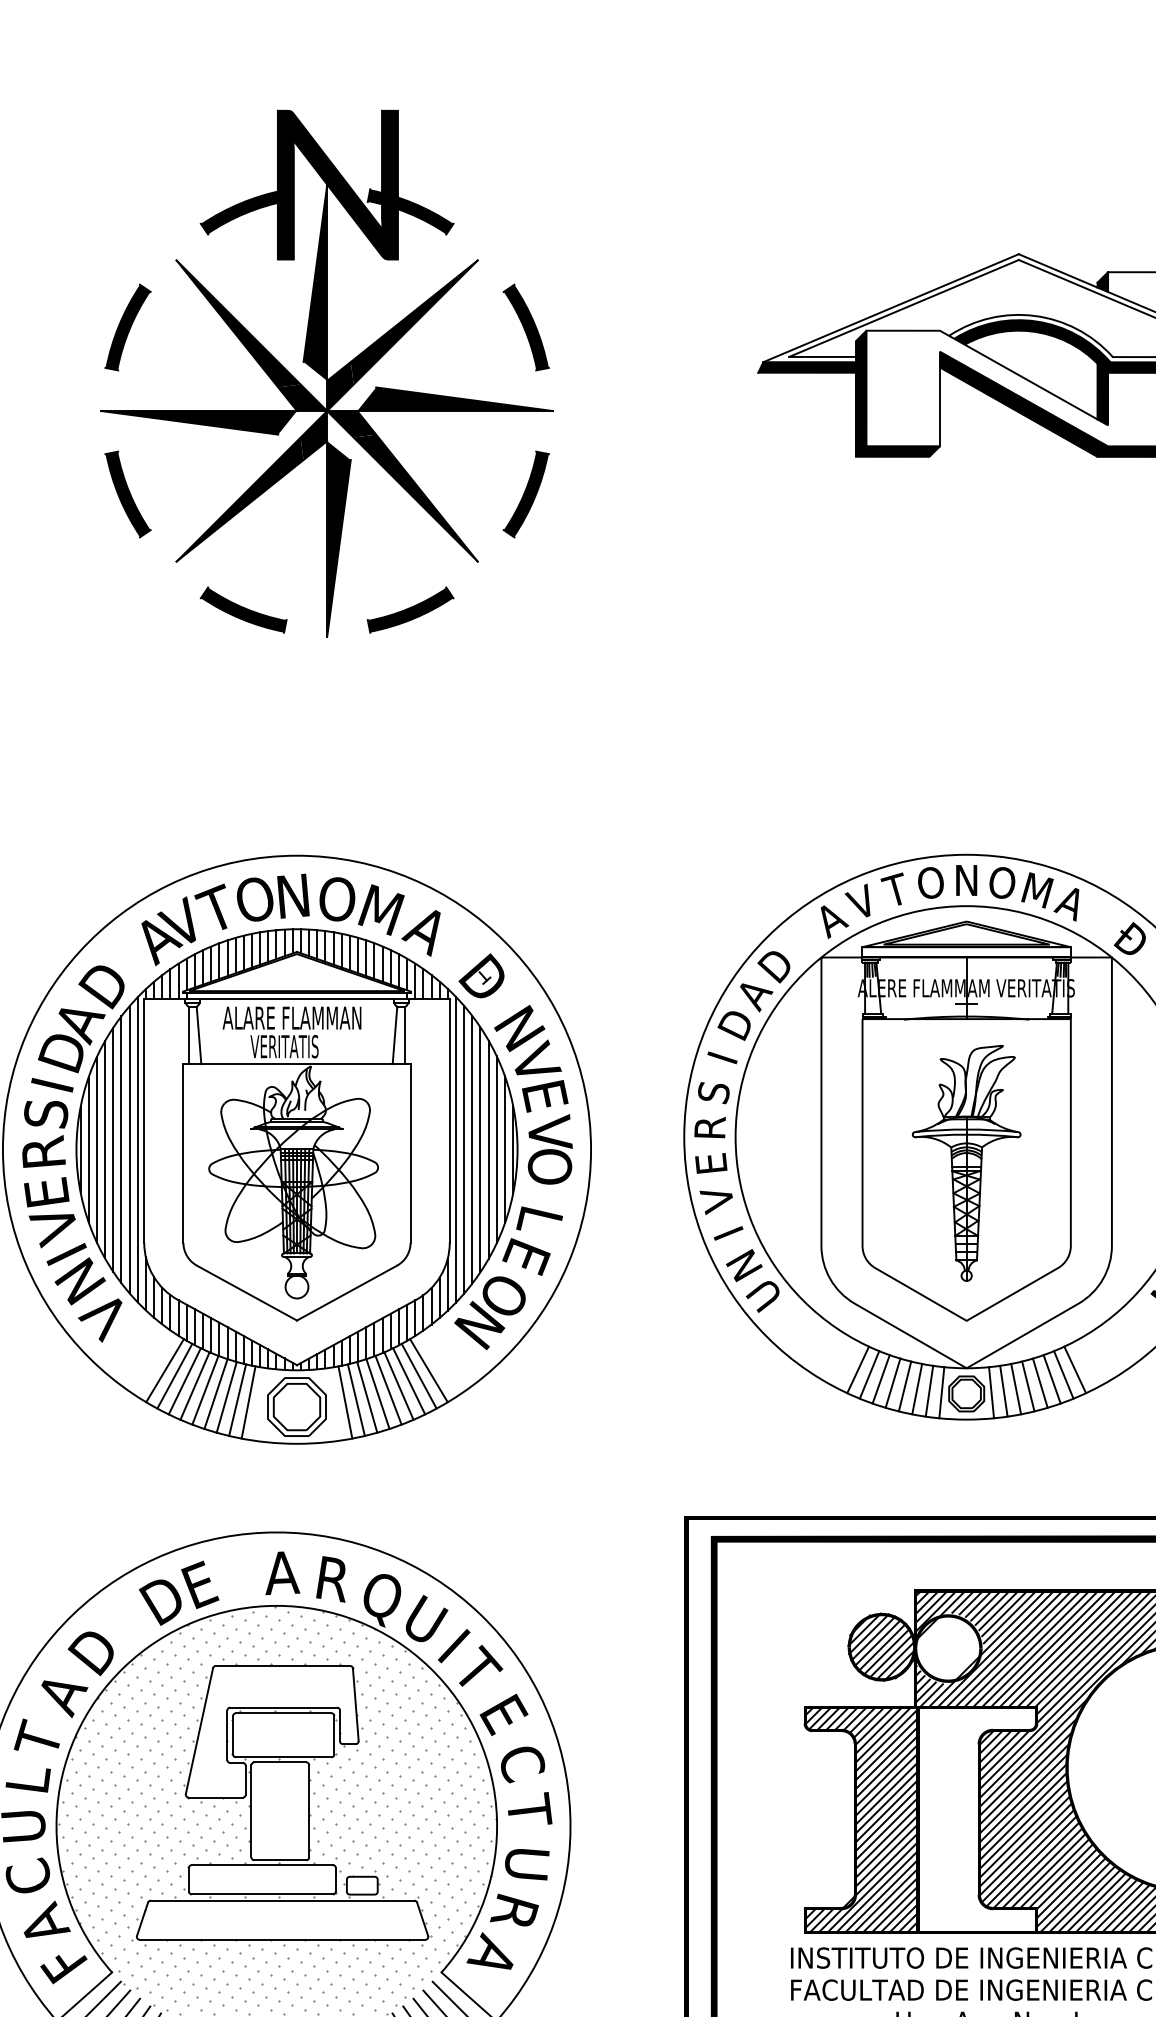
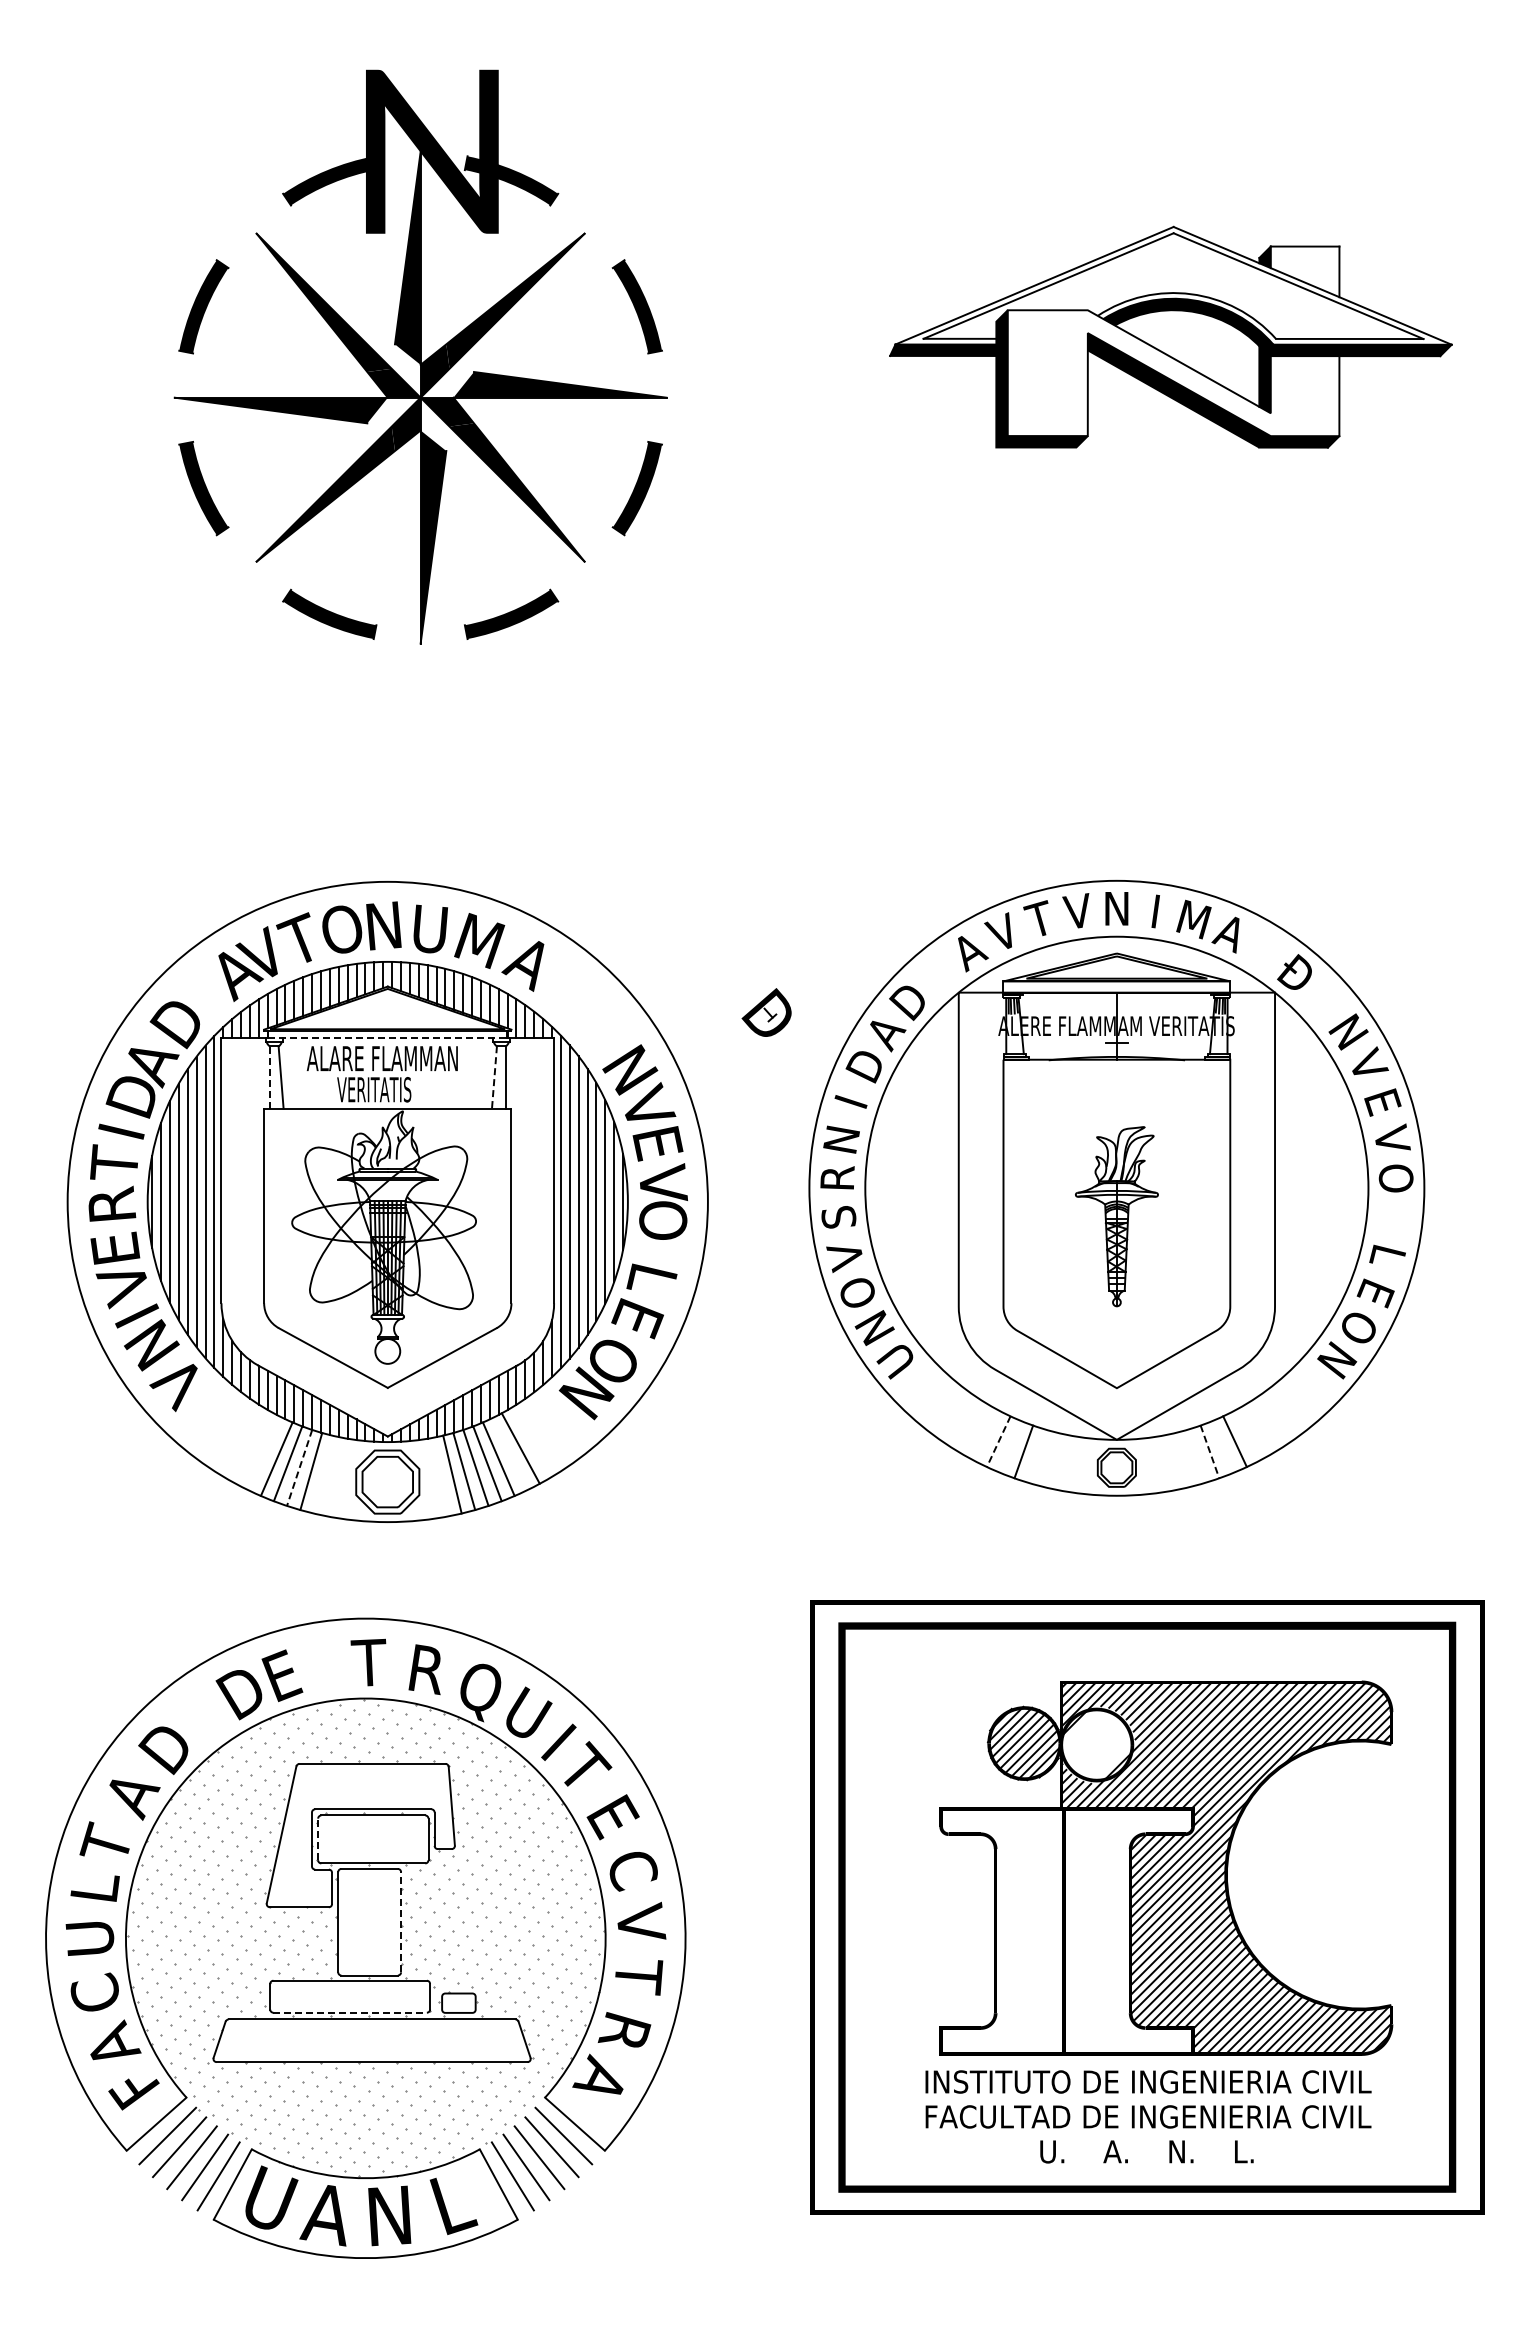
text: (929, 882) -> (1076, 910), O -> V
text: (1002, 882) -> (1155, 911), O -> I
text: (337, 898) -> (431, 928), O -> U
part: (481, 975) -> (766, 1012), moved
line: (297, 998) -> (388, 1037), solid -> dashed
line: (188, 1034) -> (269, 1076), solid -> dashed
line: (395, 1035) -> (494, 1077), solid -> dashed
text: (713, 1092) -> (841, 1139), S -> N
text: (45, 1112) -> (114, 1161), S -> T
text: (710, 1163) -> (838, 1216), E -> S
part: (966, 1163) -> (1116, 1216), size x0.7
text: (728, 1232) -> (857, 1292), I -> O
line: (857, 1369) -> (998, 1441), solid -> dashed
line: (164, 1370) -> (243, 1442), removed
line: (428, 1370) -> (530, 1442), removed
line: (868, 1374) -> (1010, 1446), removed
line: (1063, 1374) -> (1222, 1446), removed
line: (174, 1376) -> (254, 1448), removed
line: (1051, 1378) -> (1209, 1451), solid -> dashed
line: (184, 1381) -> (265, 1454), removed
line: (408, 1381) -> (509, 1454), removed
line: (892, 1382) -> (1036, 1455), removed
line: (1040, 1382) -> (1197, 1455), removed
line: (904, 1386) -> (1049, 1459), removed
line: (1027, 1386) -> (1183, 1459), removed
line: (916, 1389) -> (1062, 1462), removed
line: (1015, 1389) -> (1170, 1462), removed
line: (929, 1390) -> (1076, 1464), removed
line: (1003, 1390) -> (1157, 1464), removed
line: (941, 1392) -> (1089, 1466), removed
line: (991, 1392) -> (1143, 1466), removed
line: (215, 1394) -> (299, 1468), solid -> dashed
line: (237, 1400) -> (322, 1474), removed
line: (248, 1401) -> (334, 1476), removed
line: (345, 1401) -> (440, 1476), removed
text: (281, 1572) -> (370, 1662), A -> T
line: (233, 1735) -> (318, 1839), solid -> dashed
text: (530, 1809) -> (641, 1920), T -> V
line: (309, 1810) -> (401, 1921), solid -> dashed
hatch: (861, 1819) -> (1002, 1931), removed
text: (527, 1863) -> (638, 1978), U -> T
line: (262, 1894) -> (350, 2012), solid -> dashed

